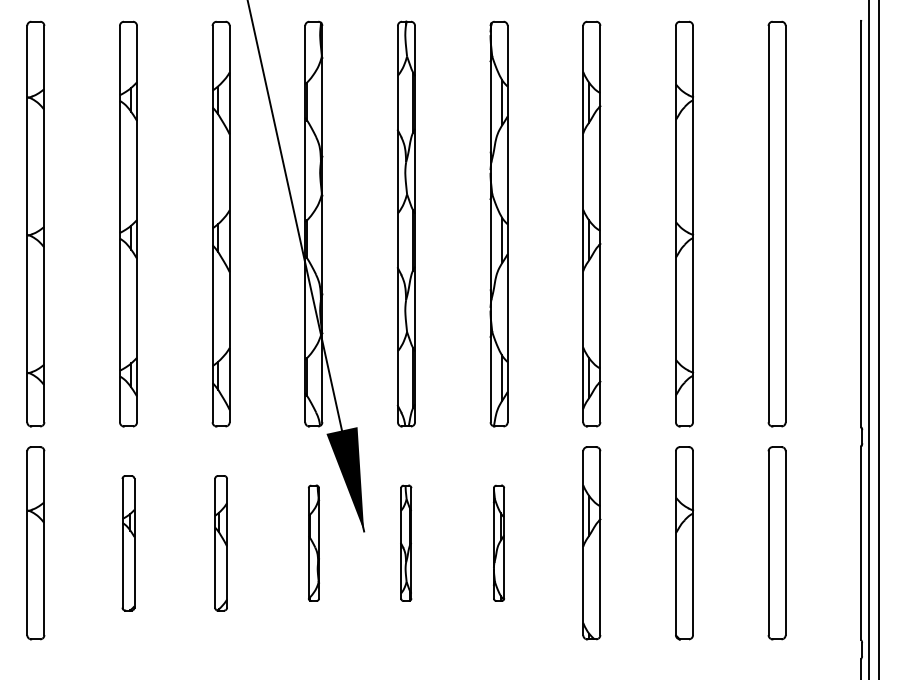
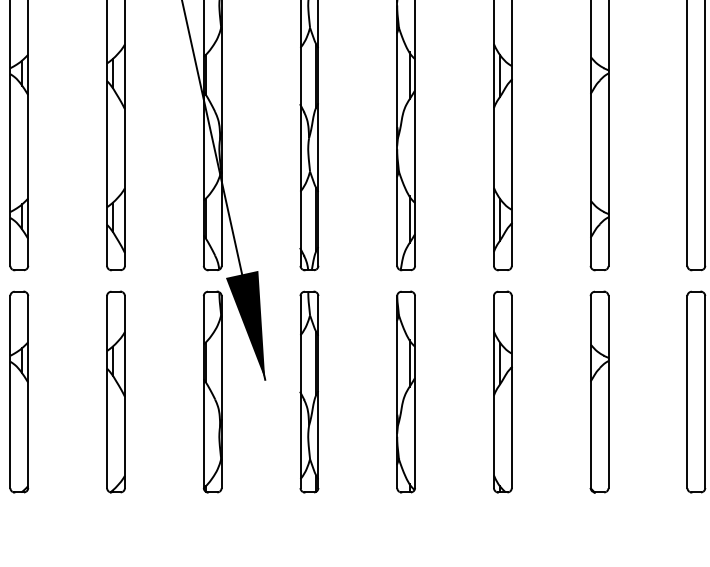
part: (128, 543) -> (19, 392), size x1.43
part: (220, 543) -> (115, 392), size x1.43
part: (313, 543) -> (212, 392), size x1.67
part: (405, 543) -> (308, 392), size x1.67
part: (498, 543) -> (405, 392), size x1.67

